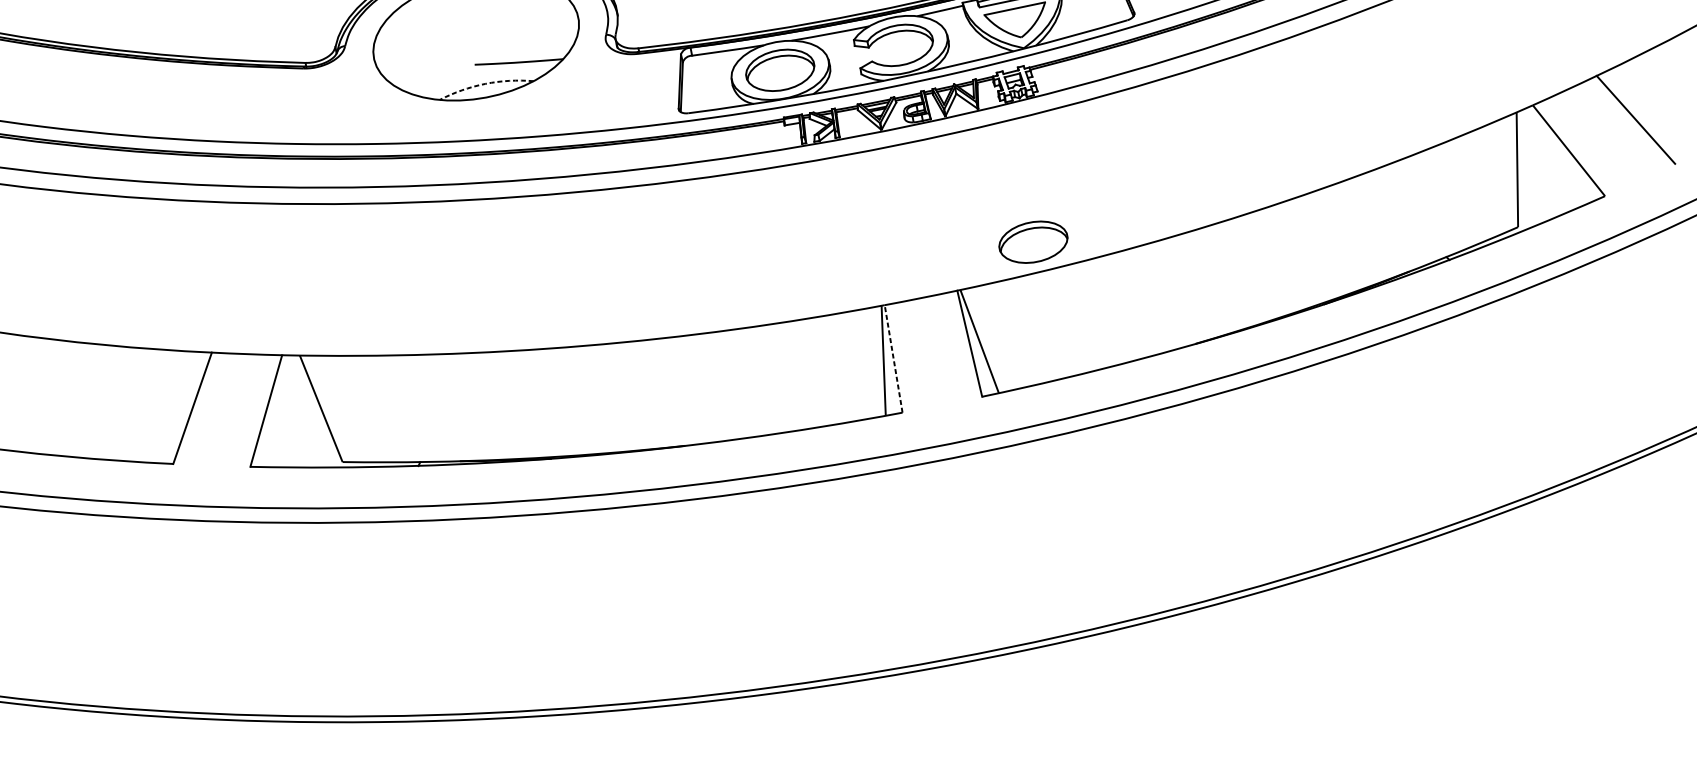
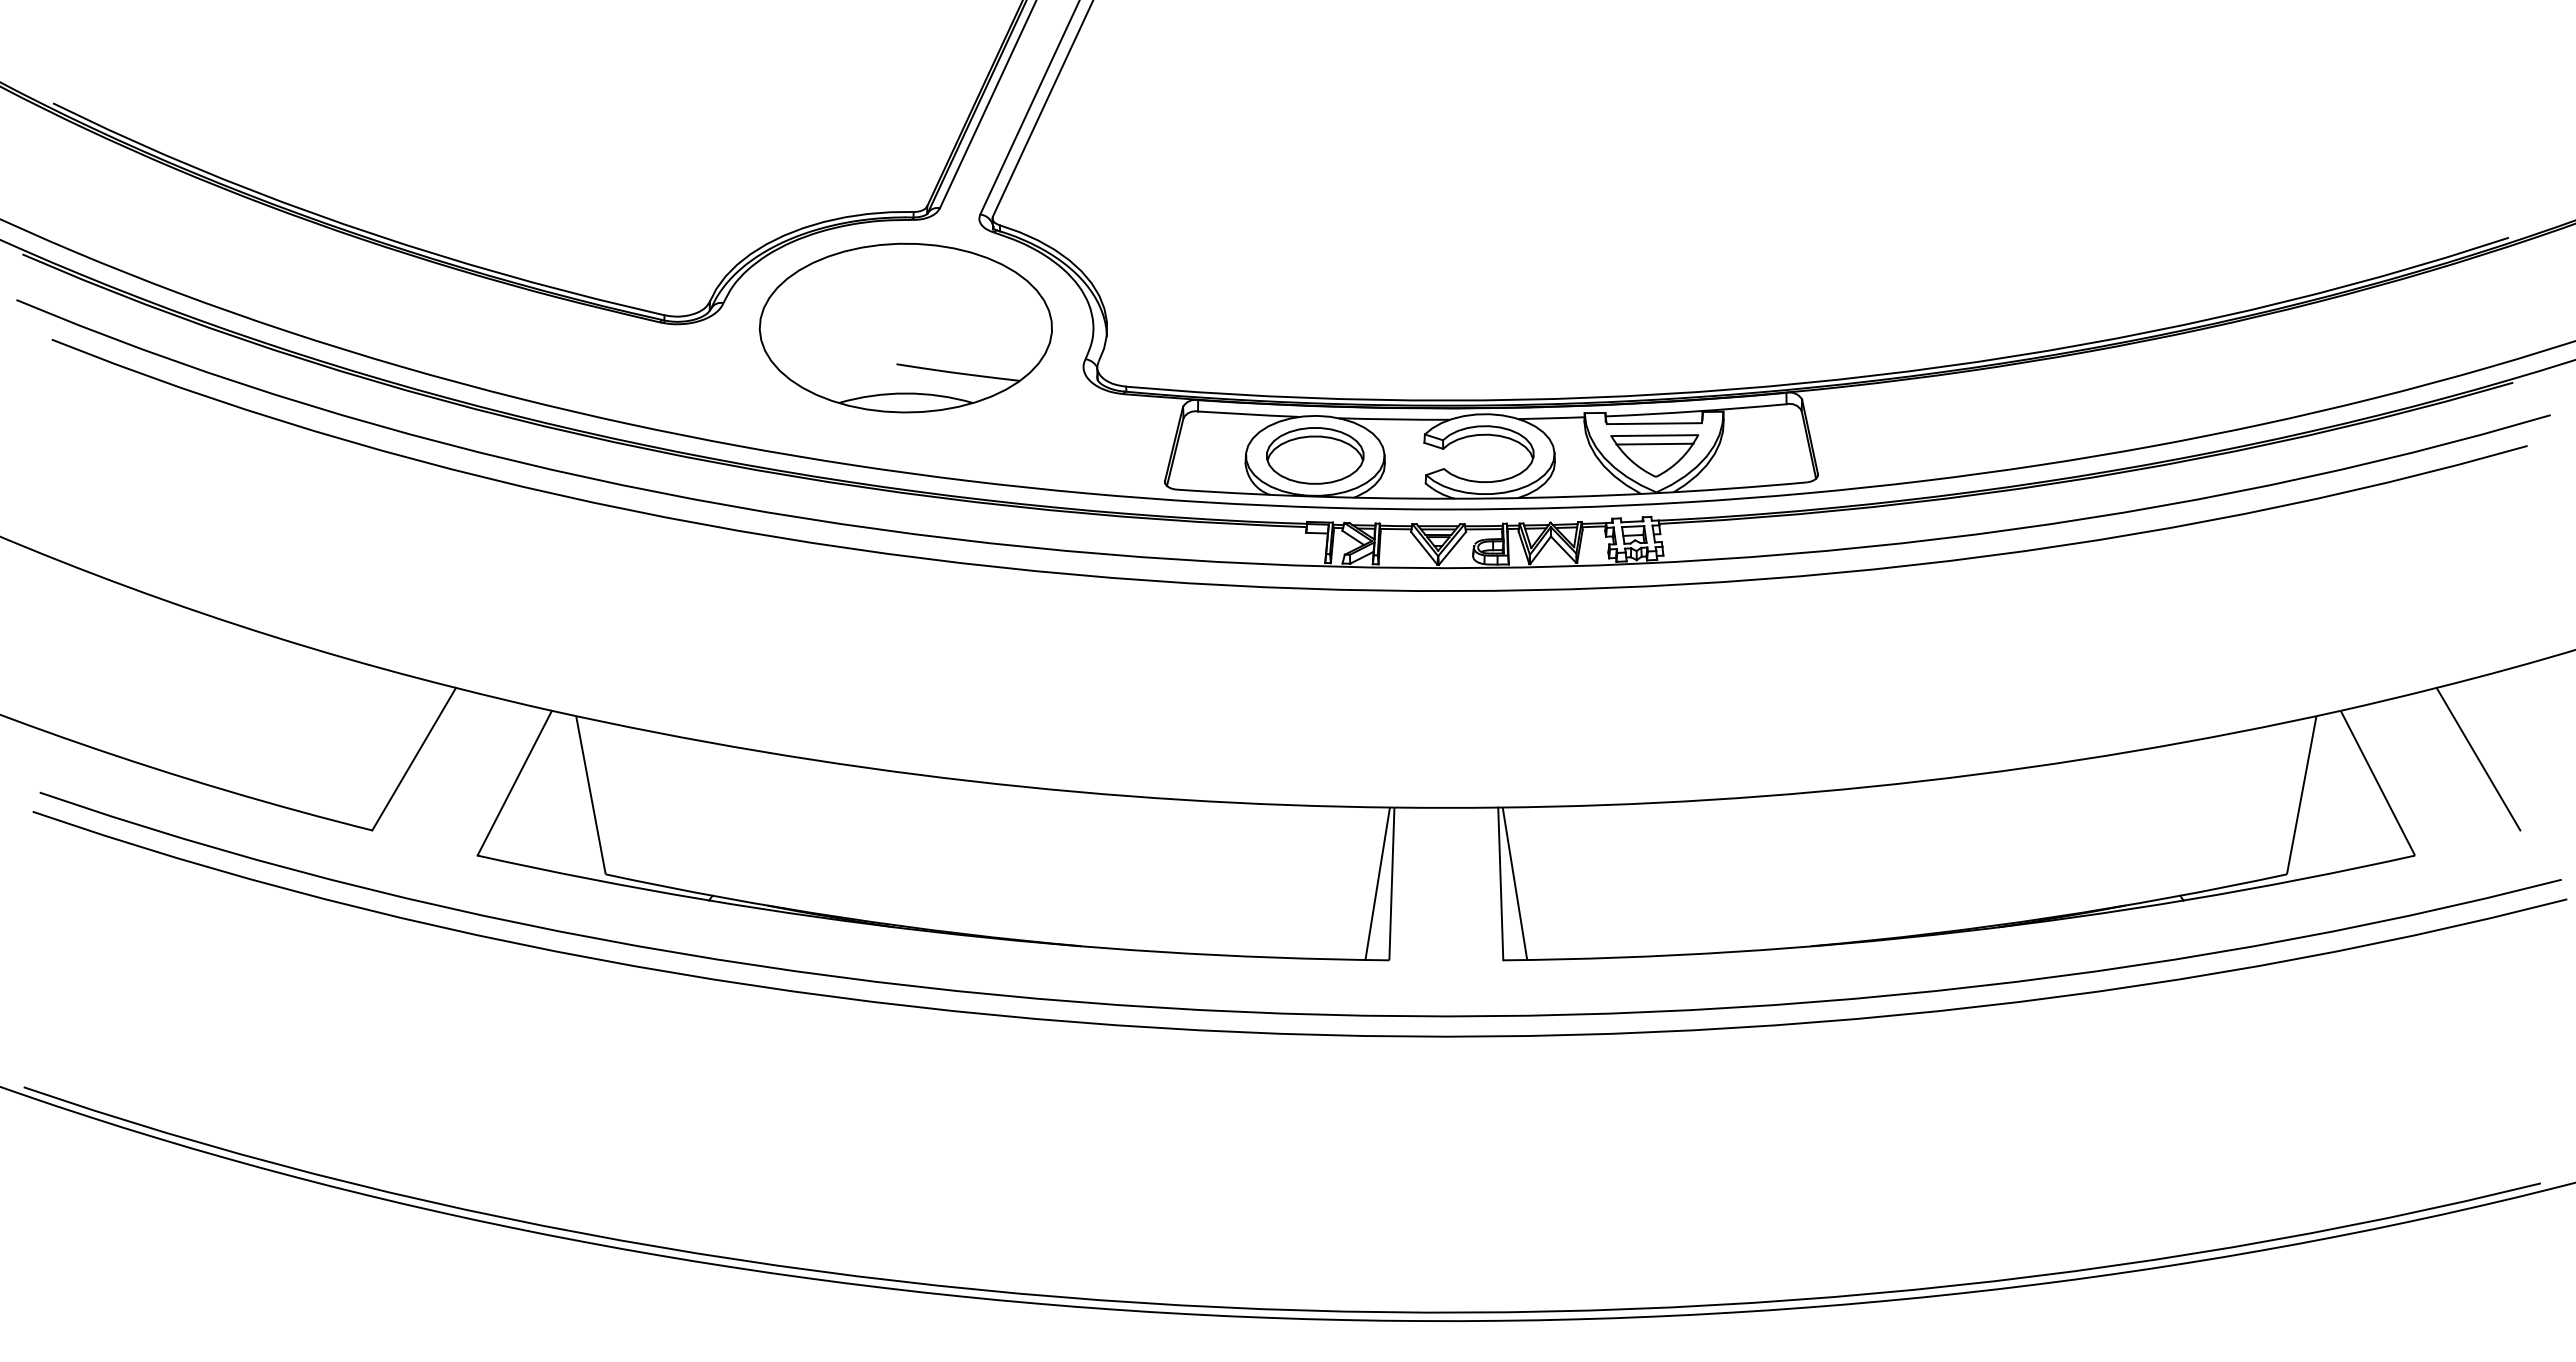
line: (1015, 14) -> (1654, 443), added
arc: (485, 83) -> (905, 393), dashed -> solid
part: (1033, 241) -> (1616, 761), removed
line: (893, 358) -> (1391, 883), dashed -> solid

